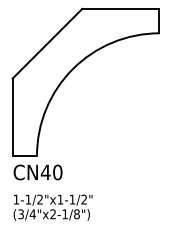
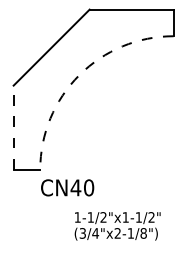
arc: (72, 69) -> (78, 75), solid -> dashed
line: (12, 117) -> (13, 127), solid -> dashed
text: (37, 172) -> (66, 187), moved
text: (52, 207) -> (117, 226), moved

